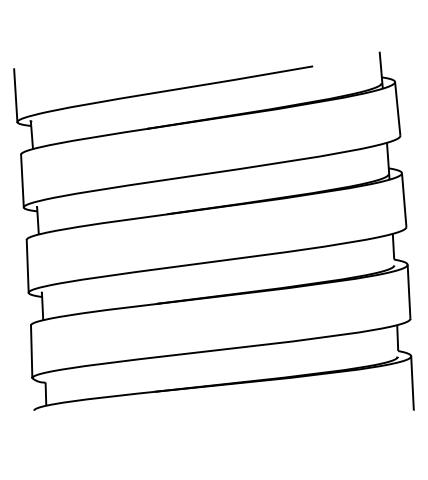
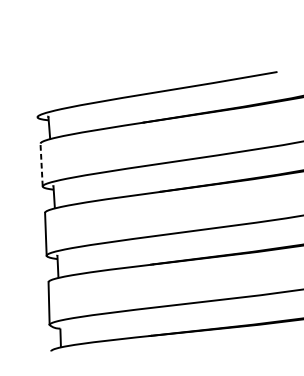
line: (15, 95) -> (35, 95), removed
line: (22, 180) -> (41, 164), solid -> dashed

